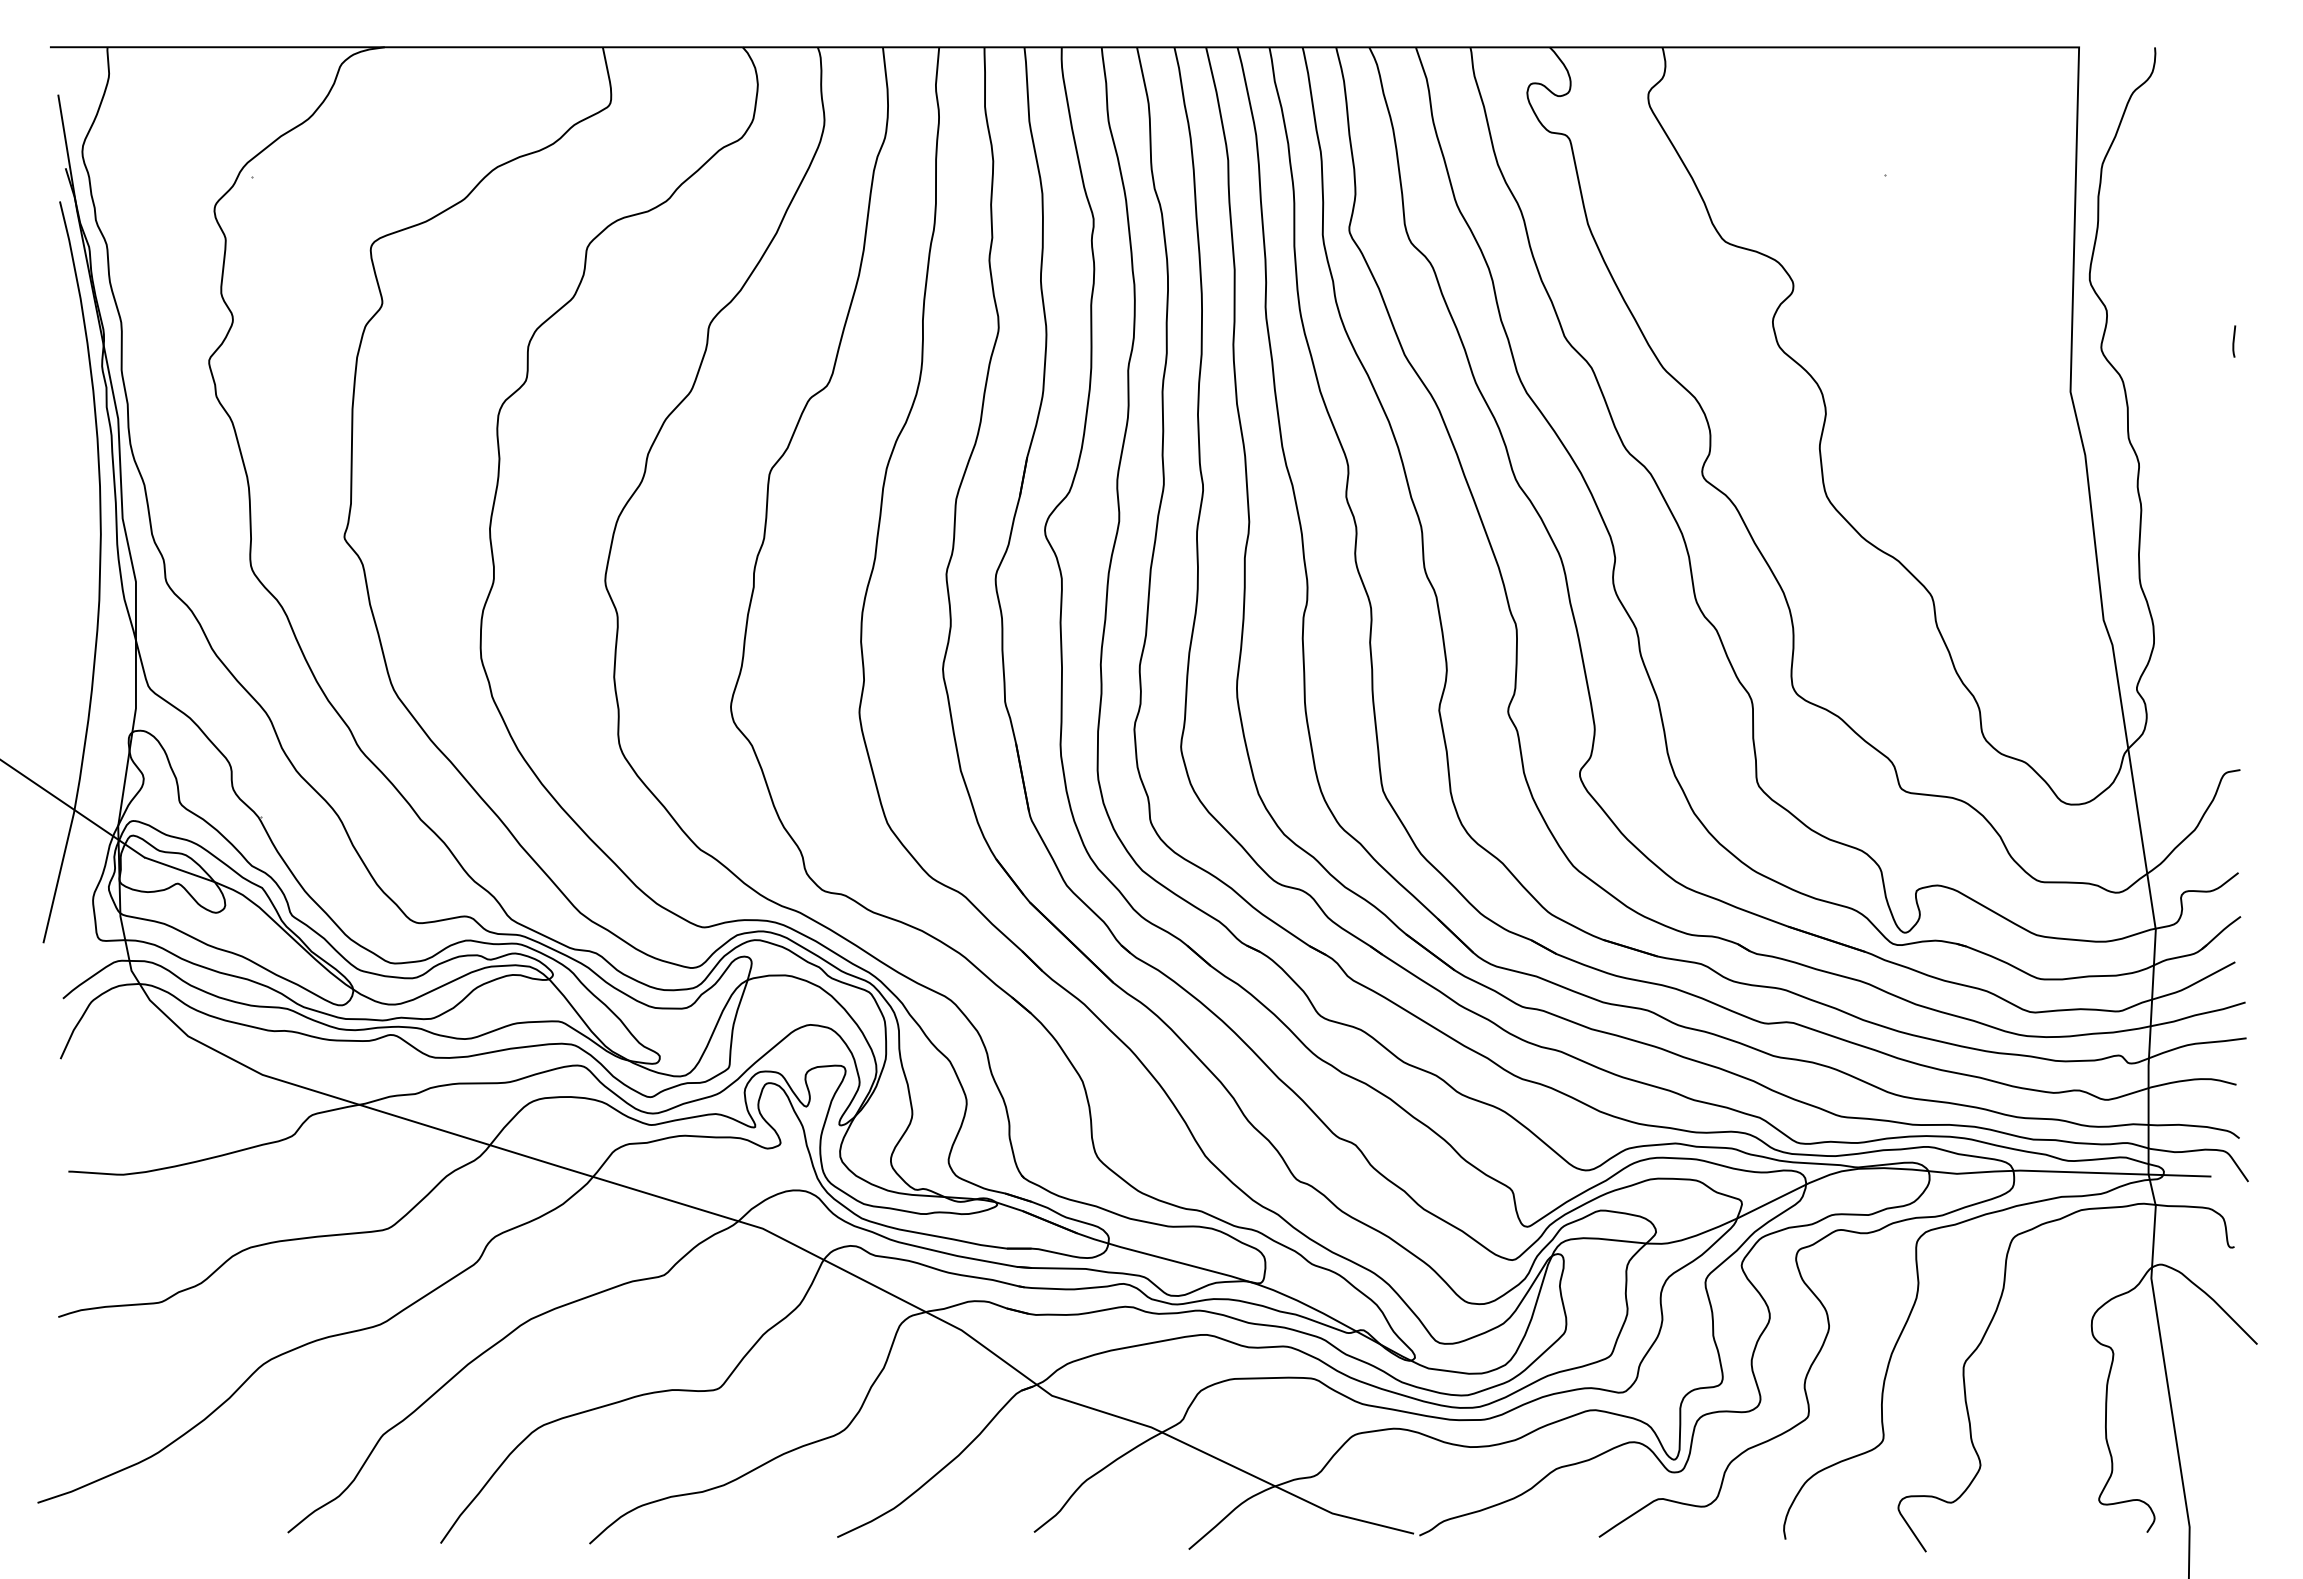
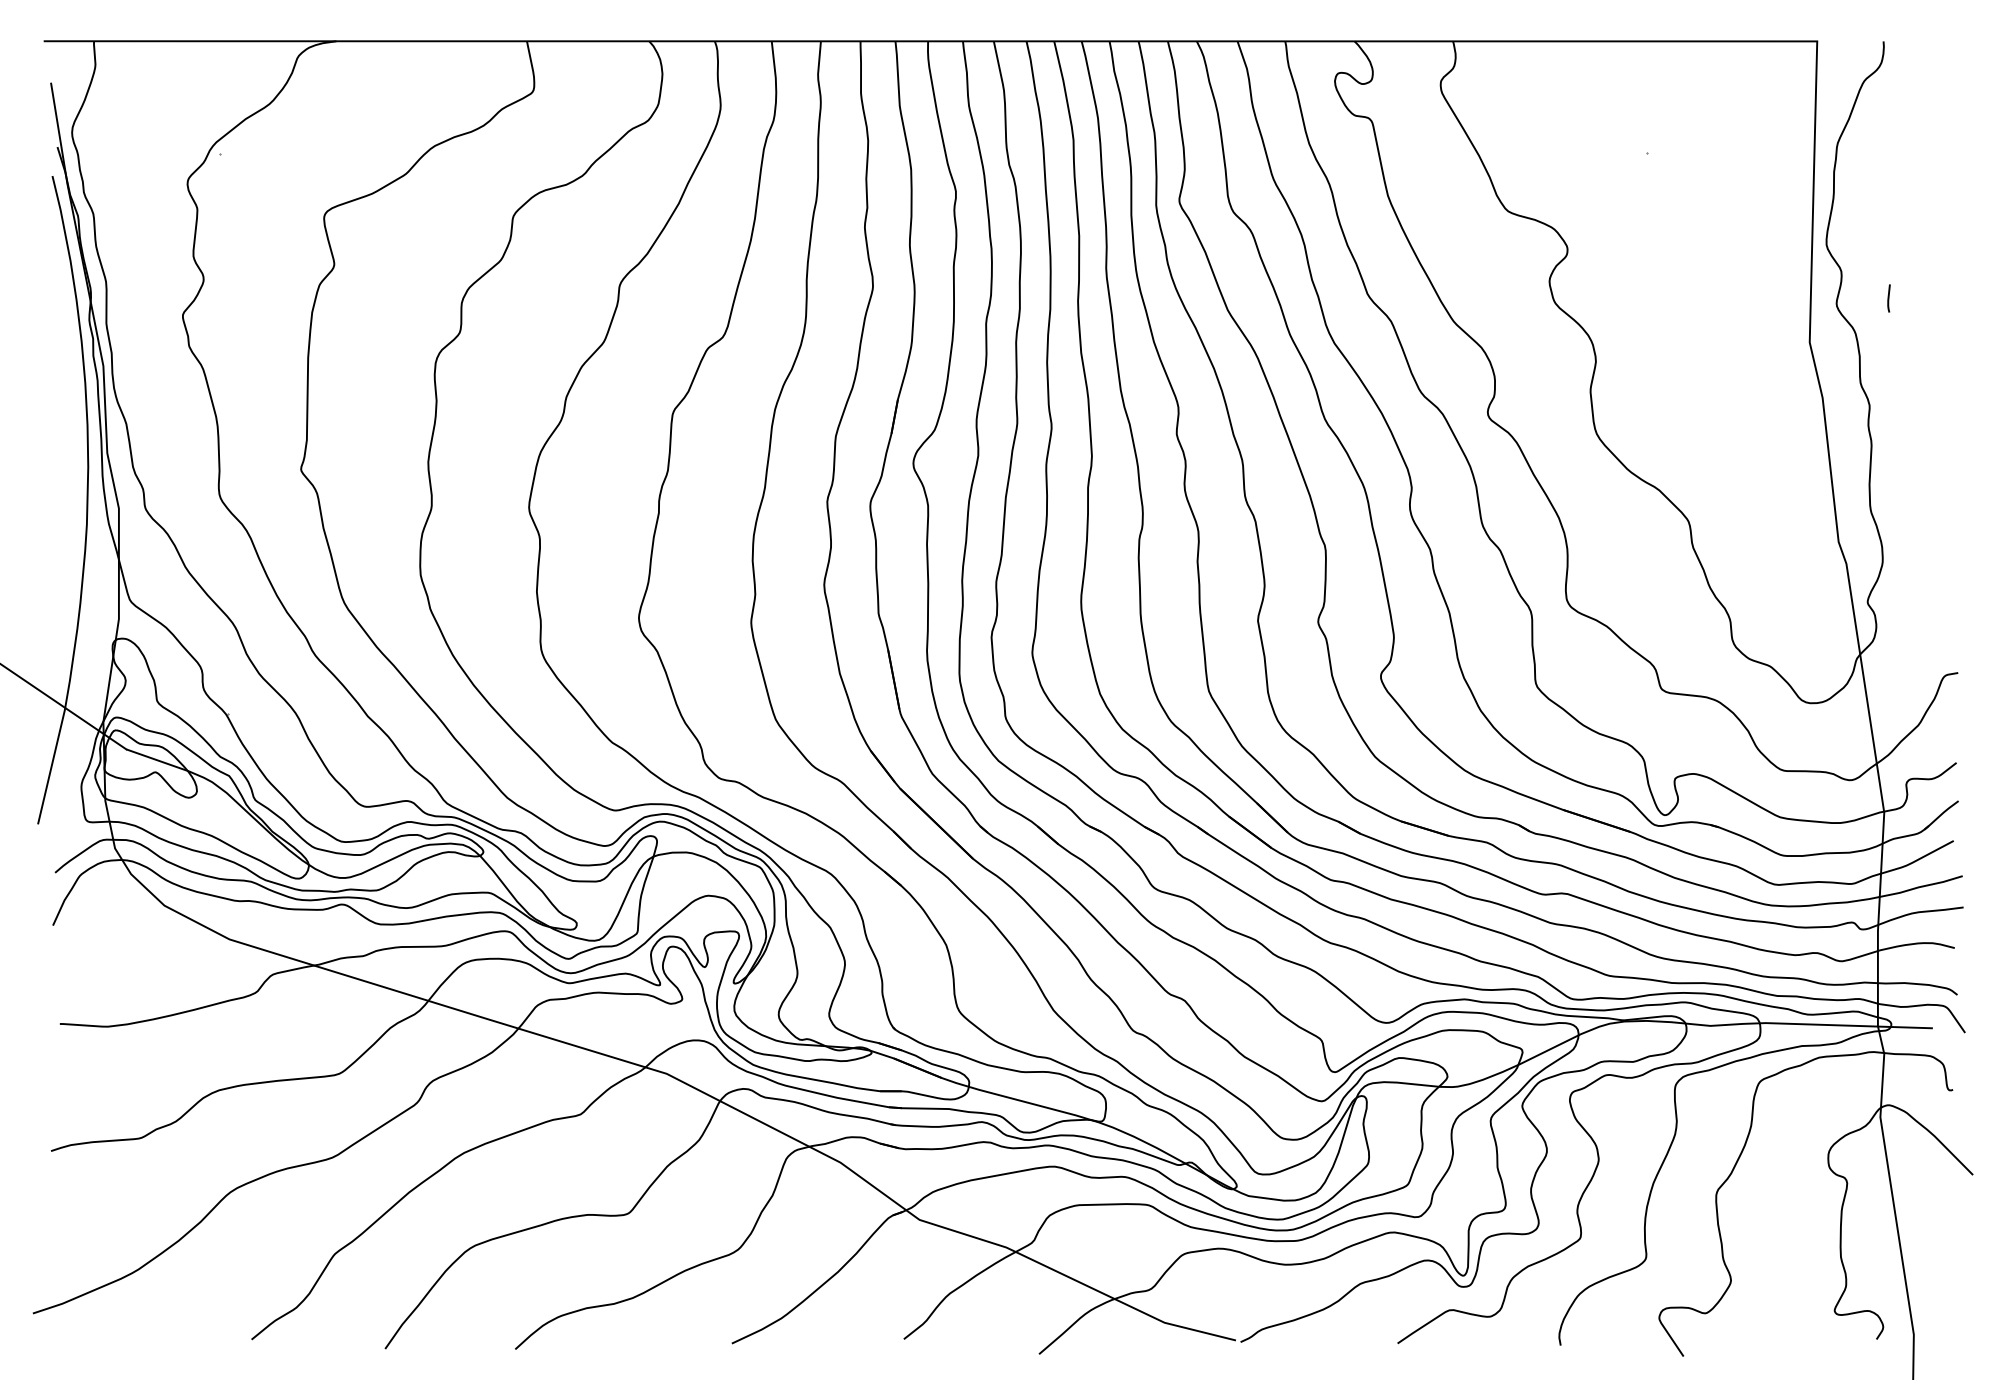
line: (2234, 341) -> (1889, 298), moved

